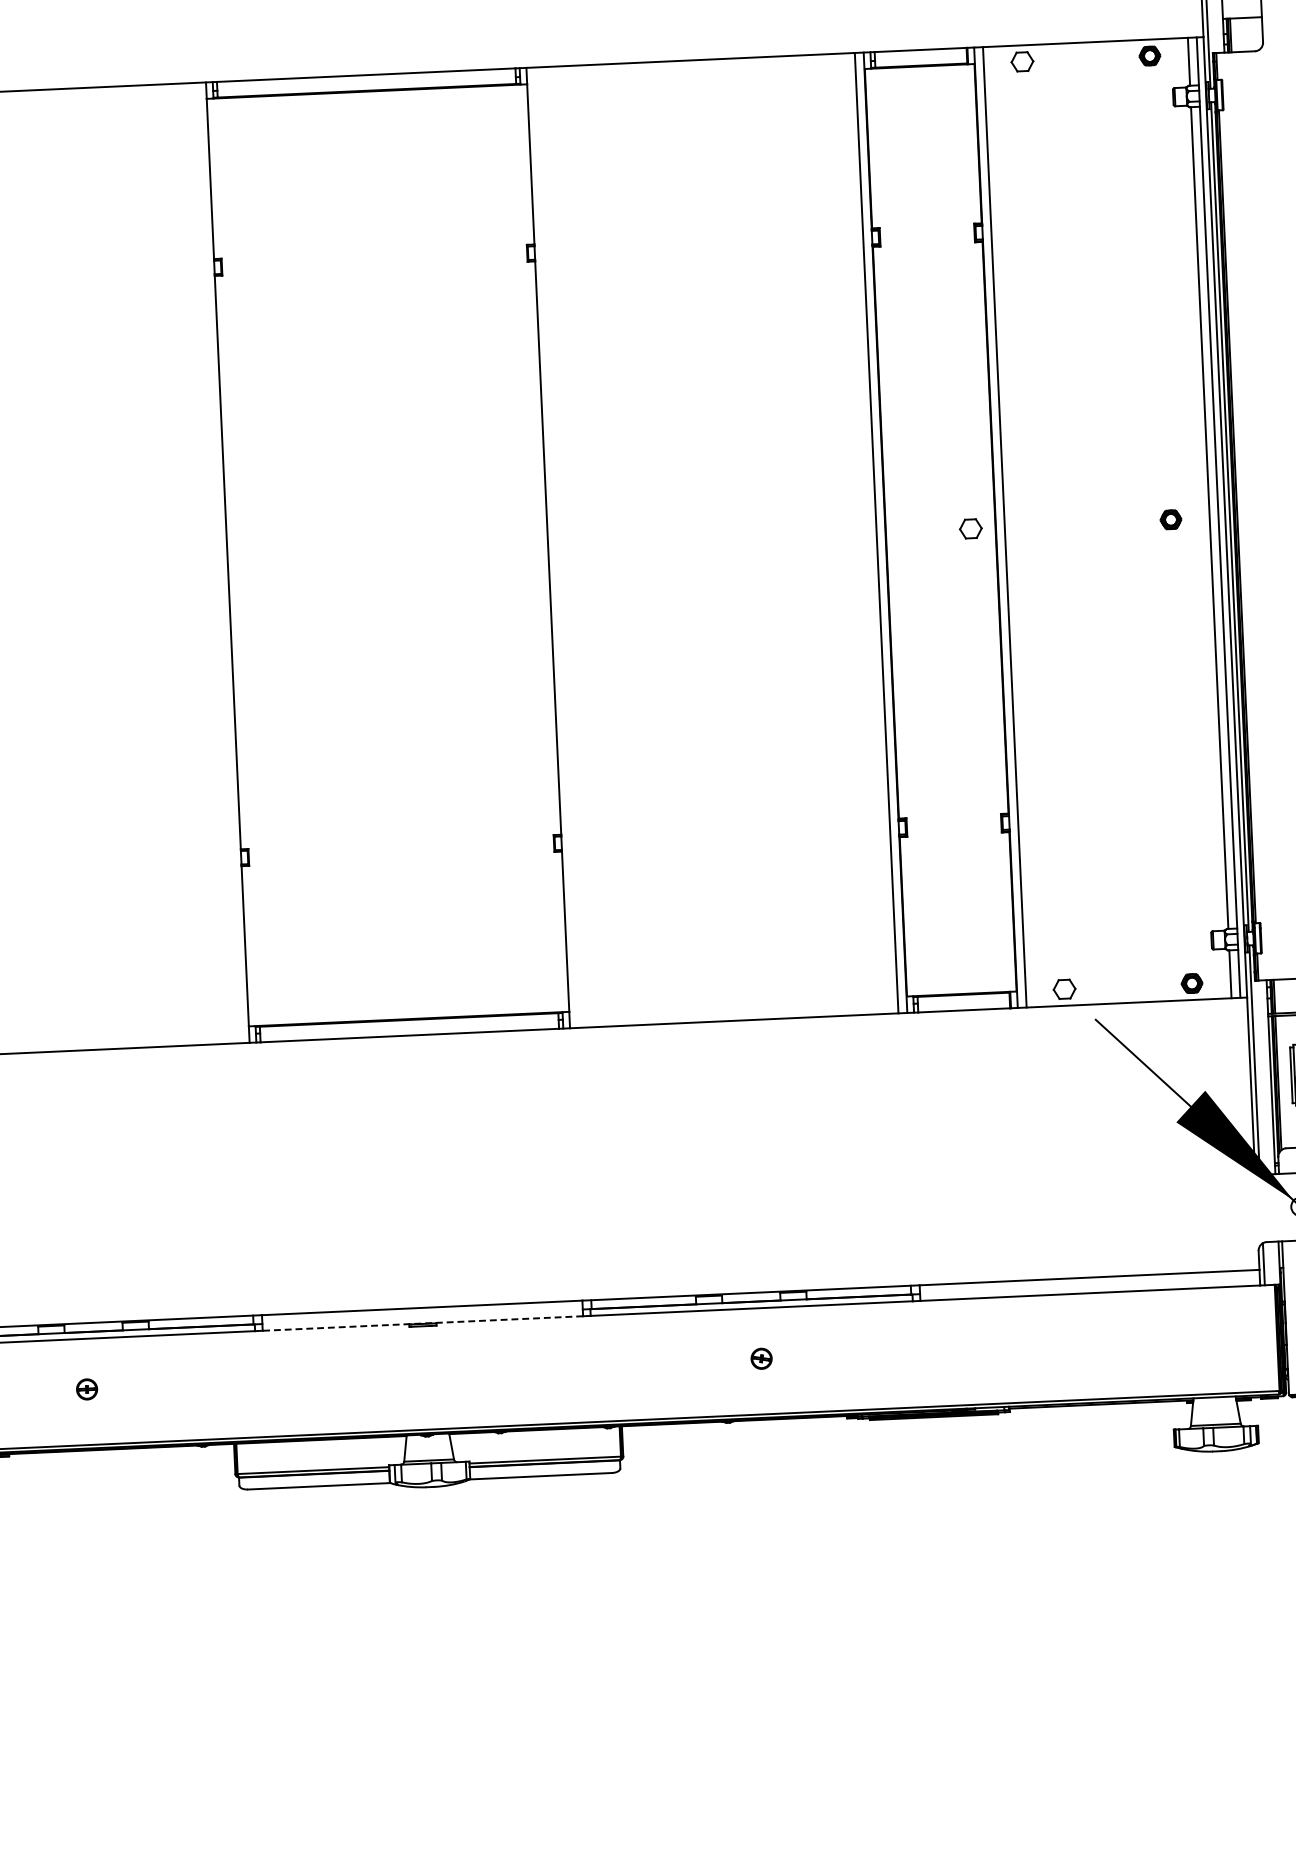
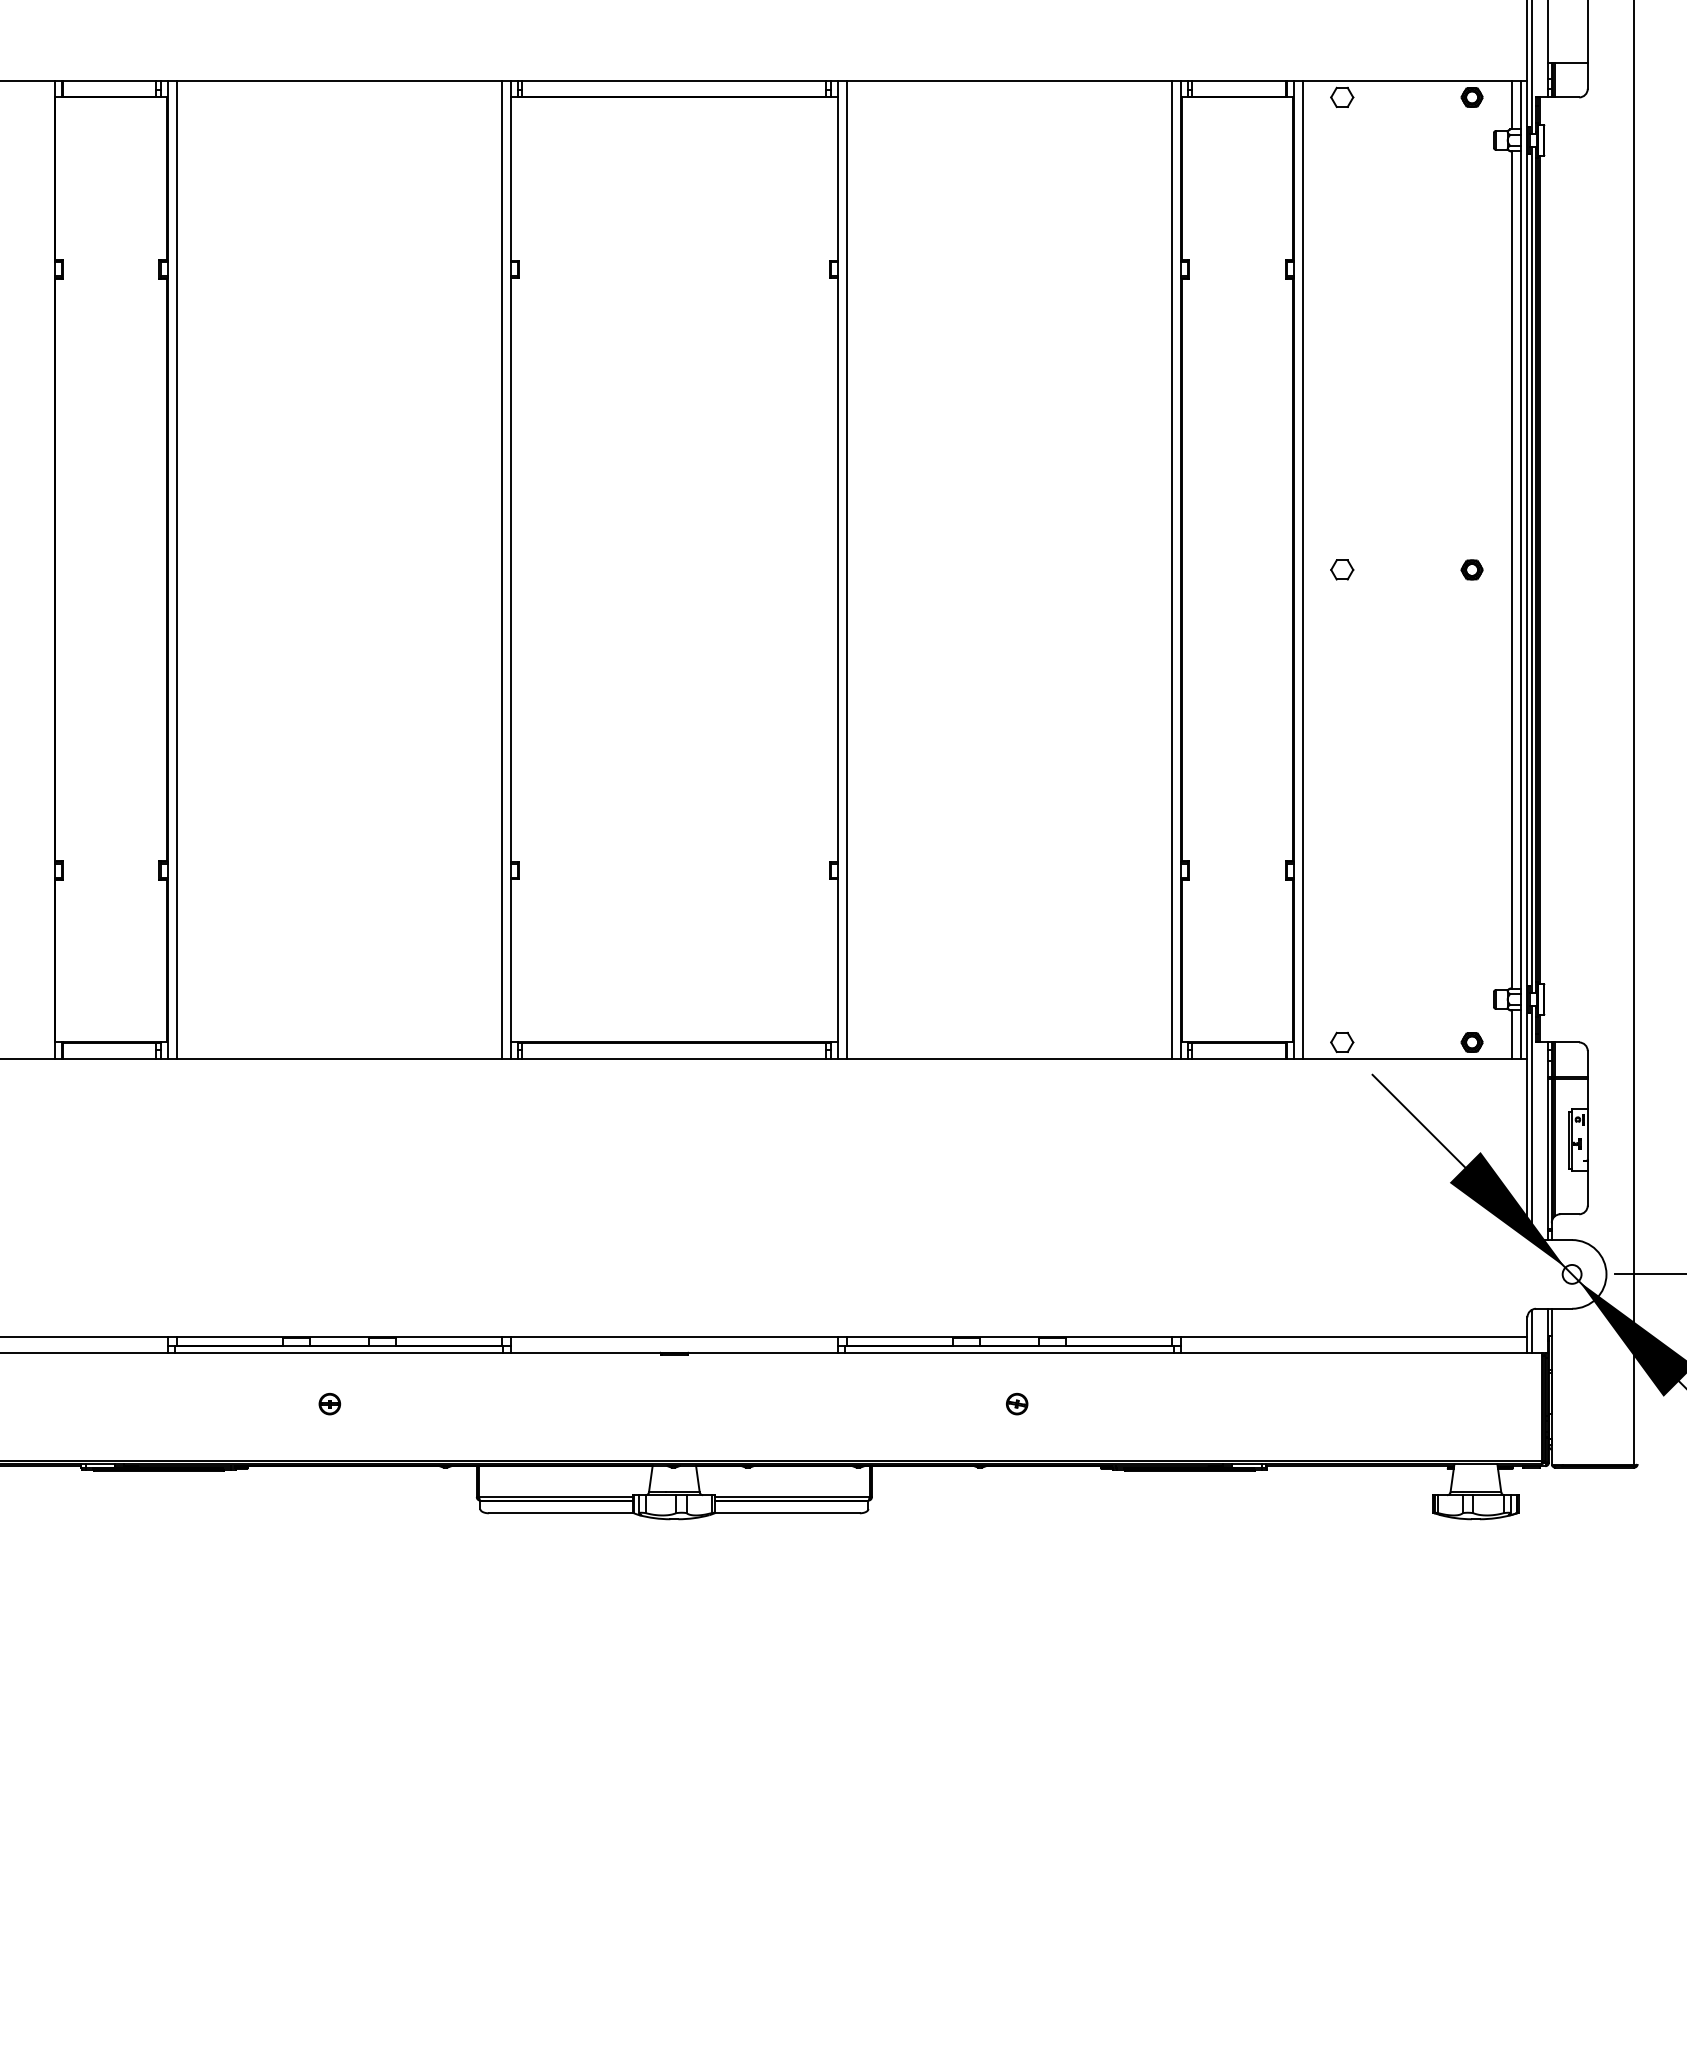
part: (971, 528) -> (1342, 569), moved
line: (556, 547) -> (846, 569), added
line: (219, 562) -> (502, 569), added
line: (422, 1323) -> (673, 1352), dashed -> solid

